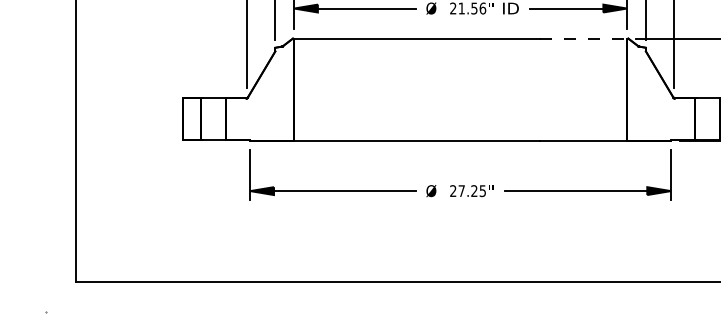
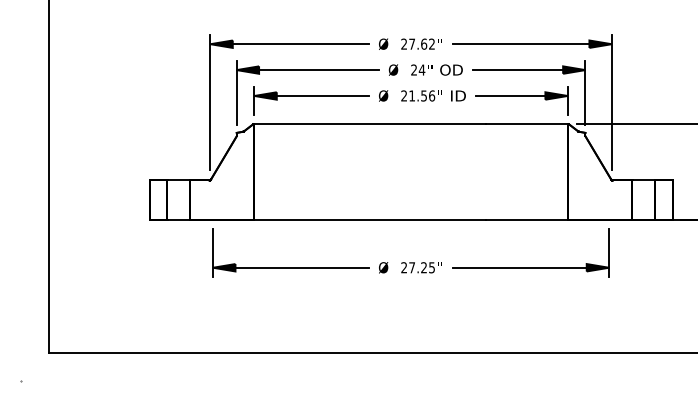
line: (583, 38) -> (526, 124), dashed -> solid

